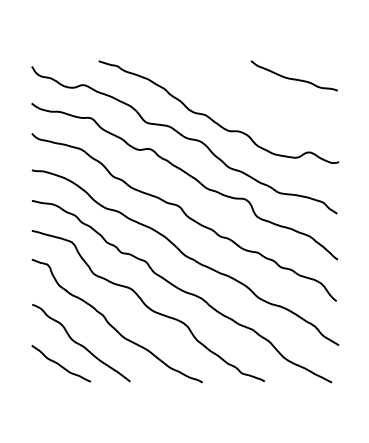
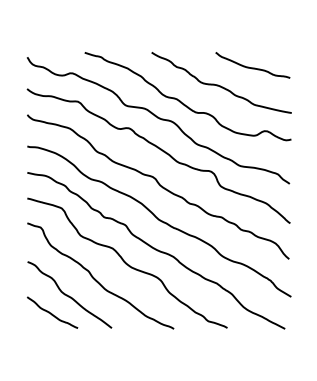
curve: (256, 99) -> (220, 85), added

